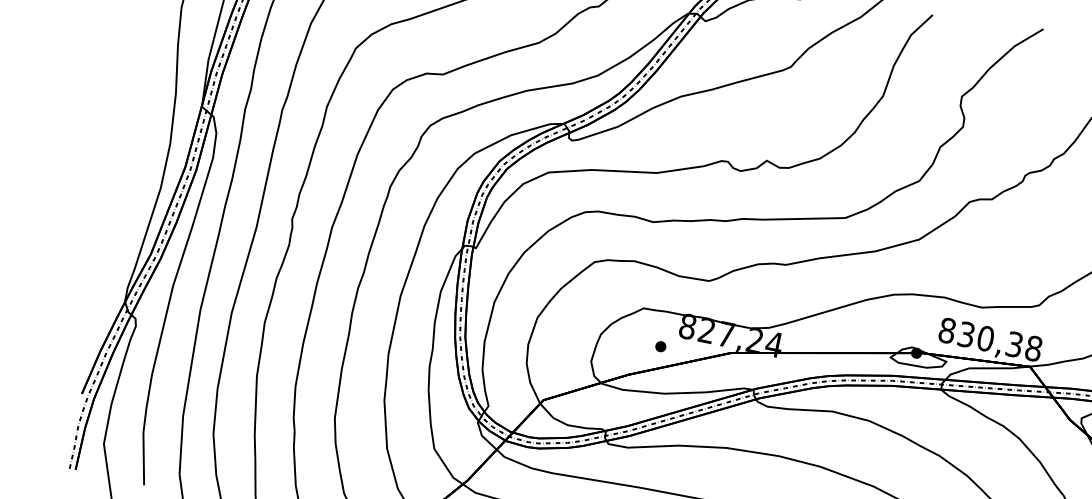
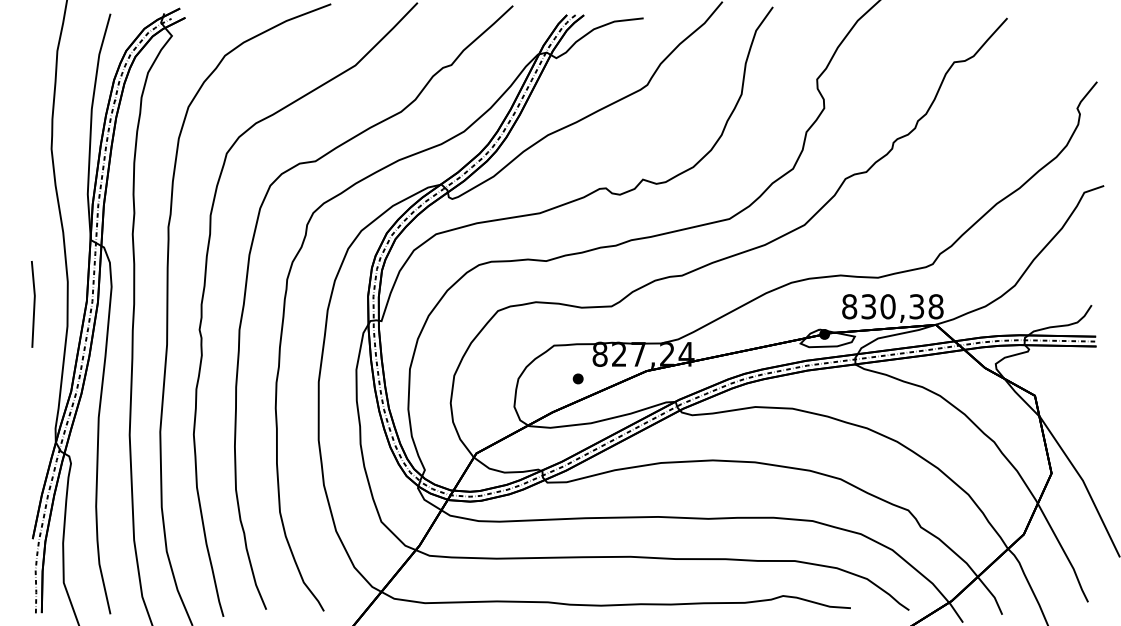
line: (131, 159) -> (33, 304), added

